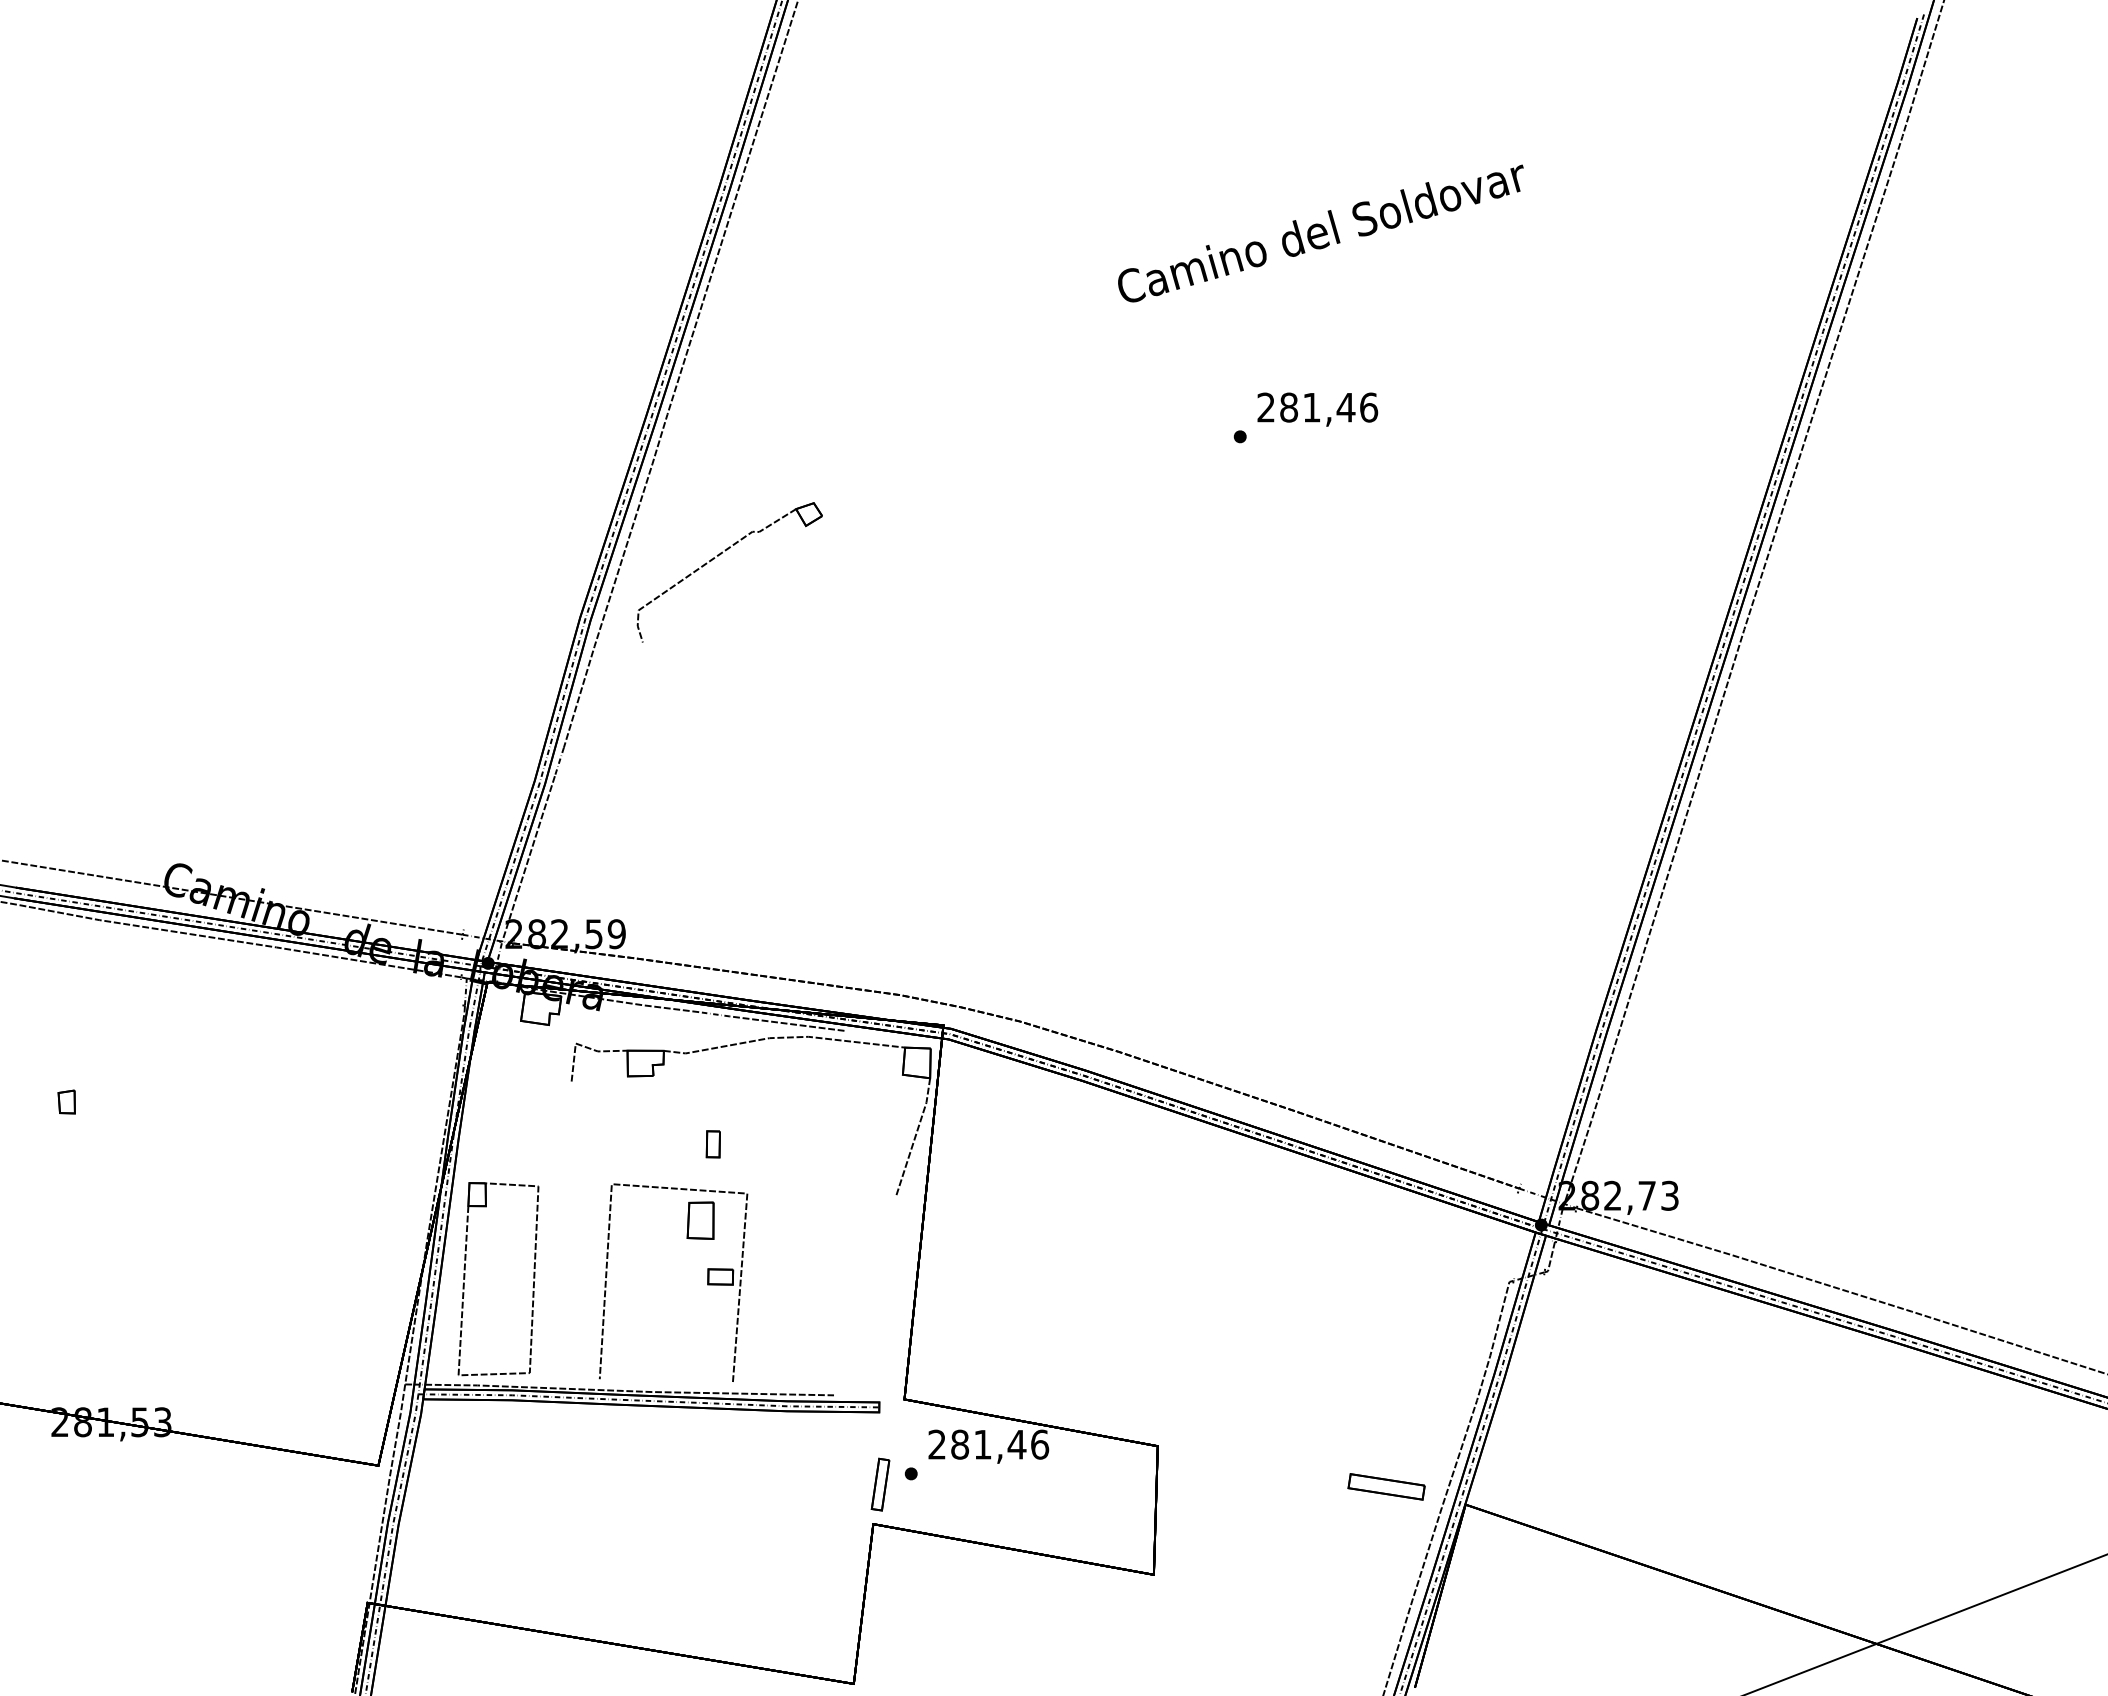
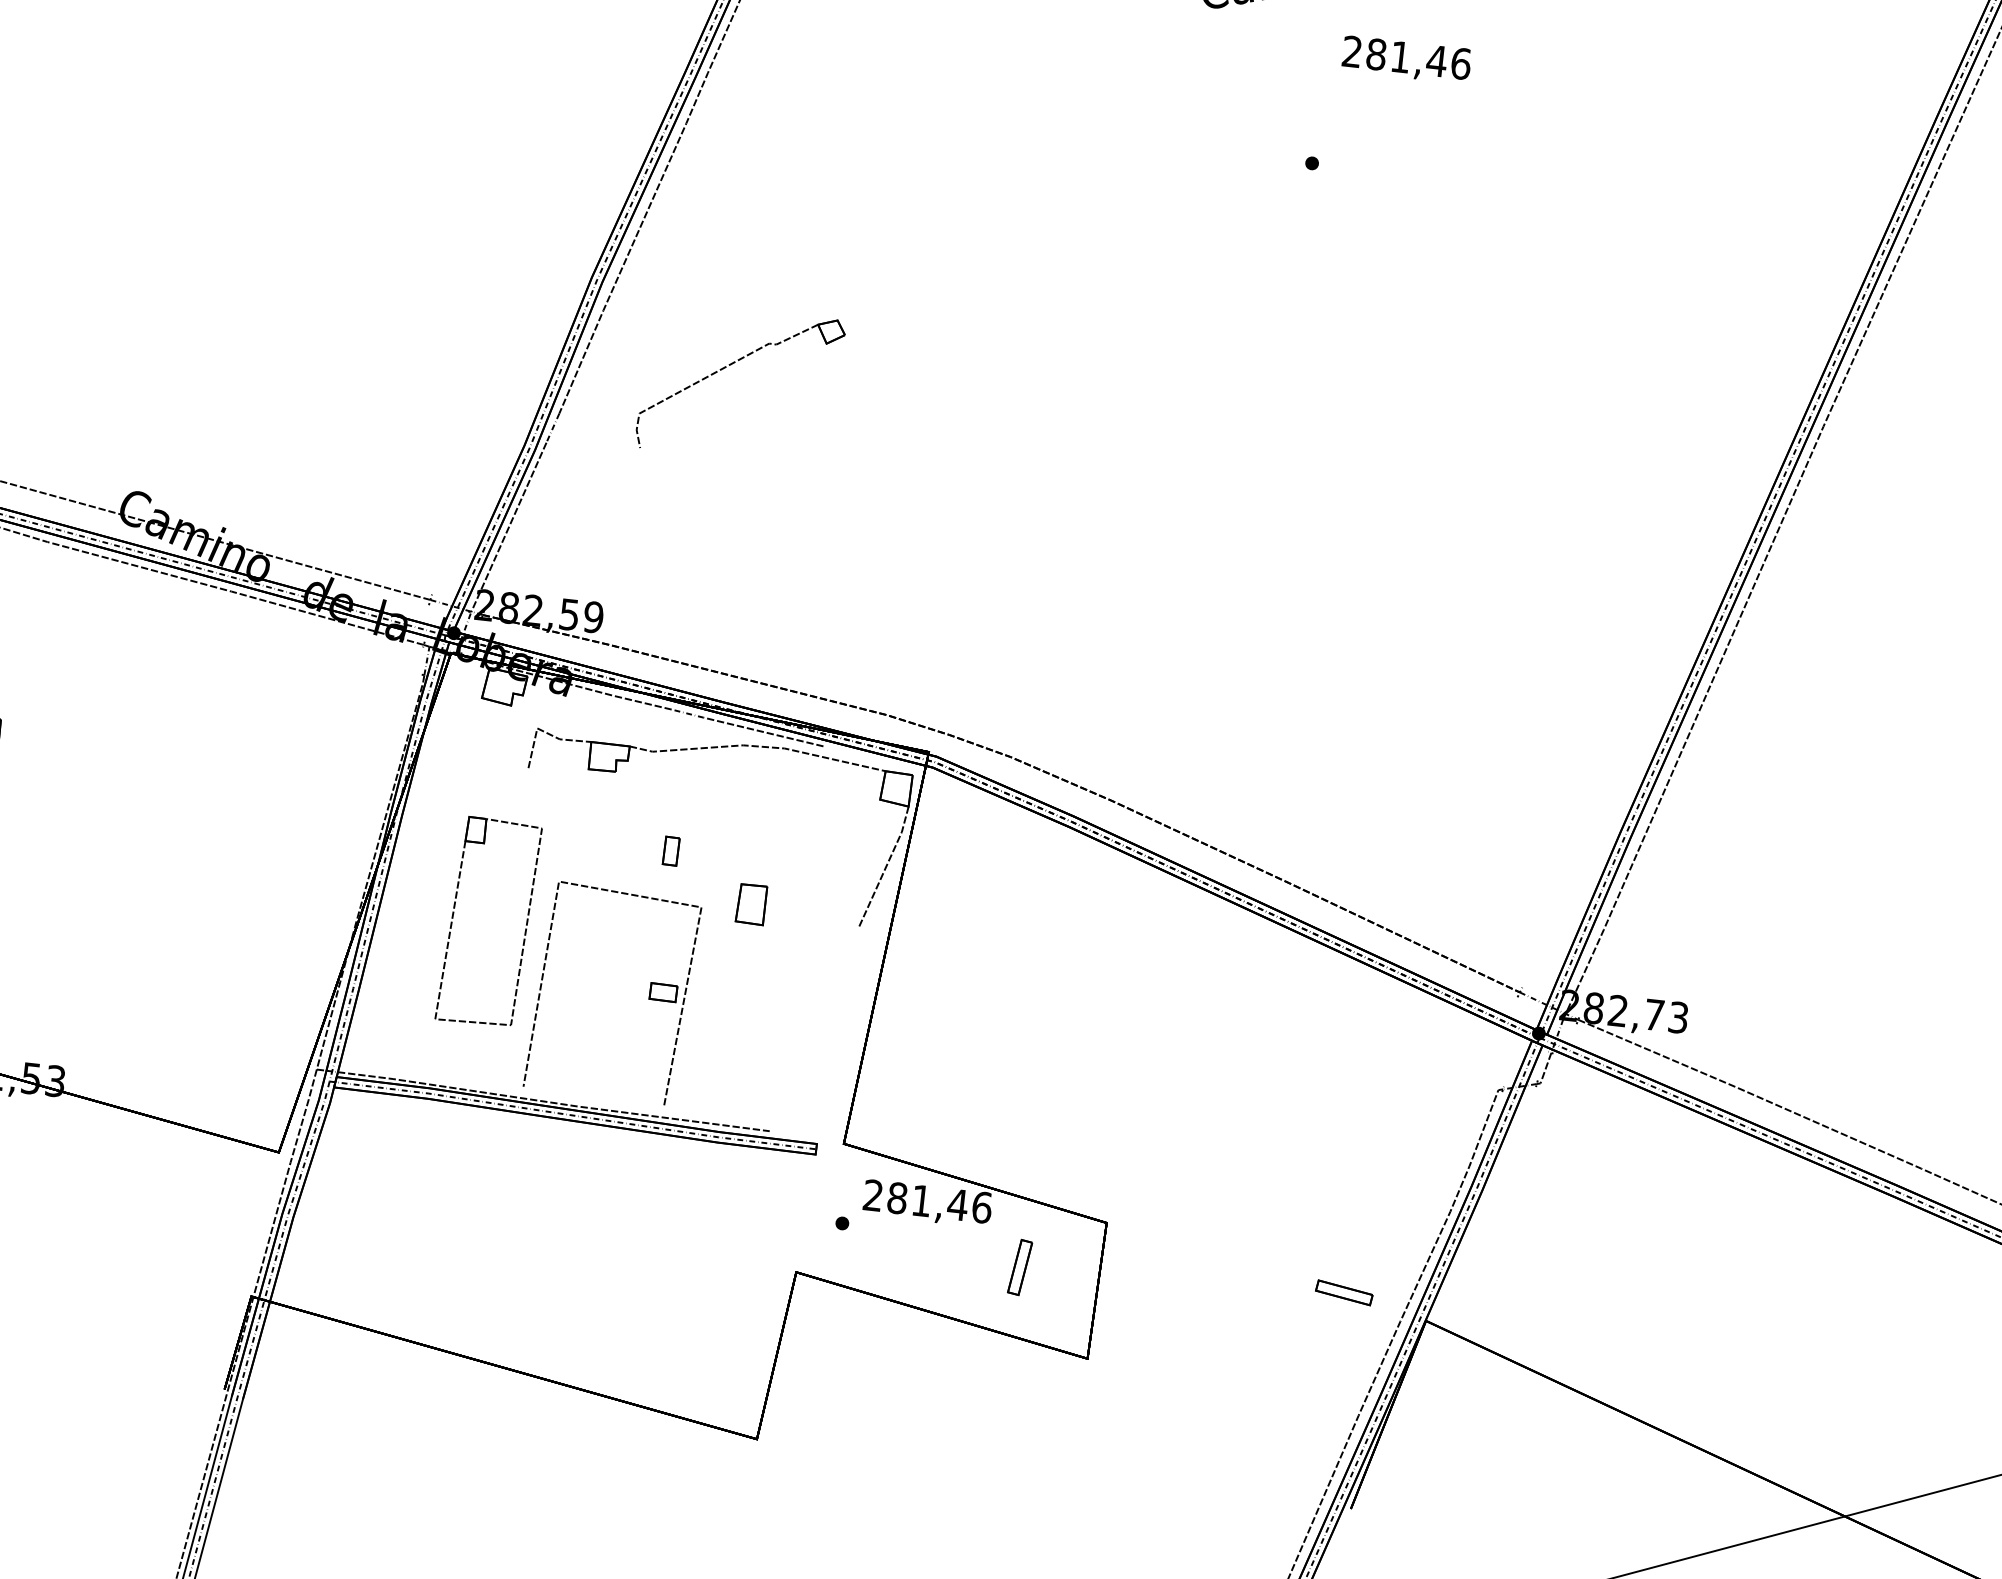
text: (1317, 409) -> (1406, 59), moved
part: (718, 556) -> (730, 365), moved
part: (700, 1220) -> (751, 904), moved
part: (465, 1278) -> (453, 917), moved
part: (880, 1484) -> (1020, 1267), moved
part: (1386, 1486) -> (1344, 1292), size x0.7

